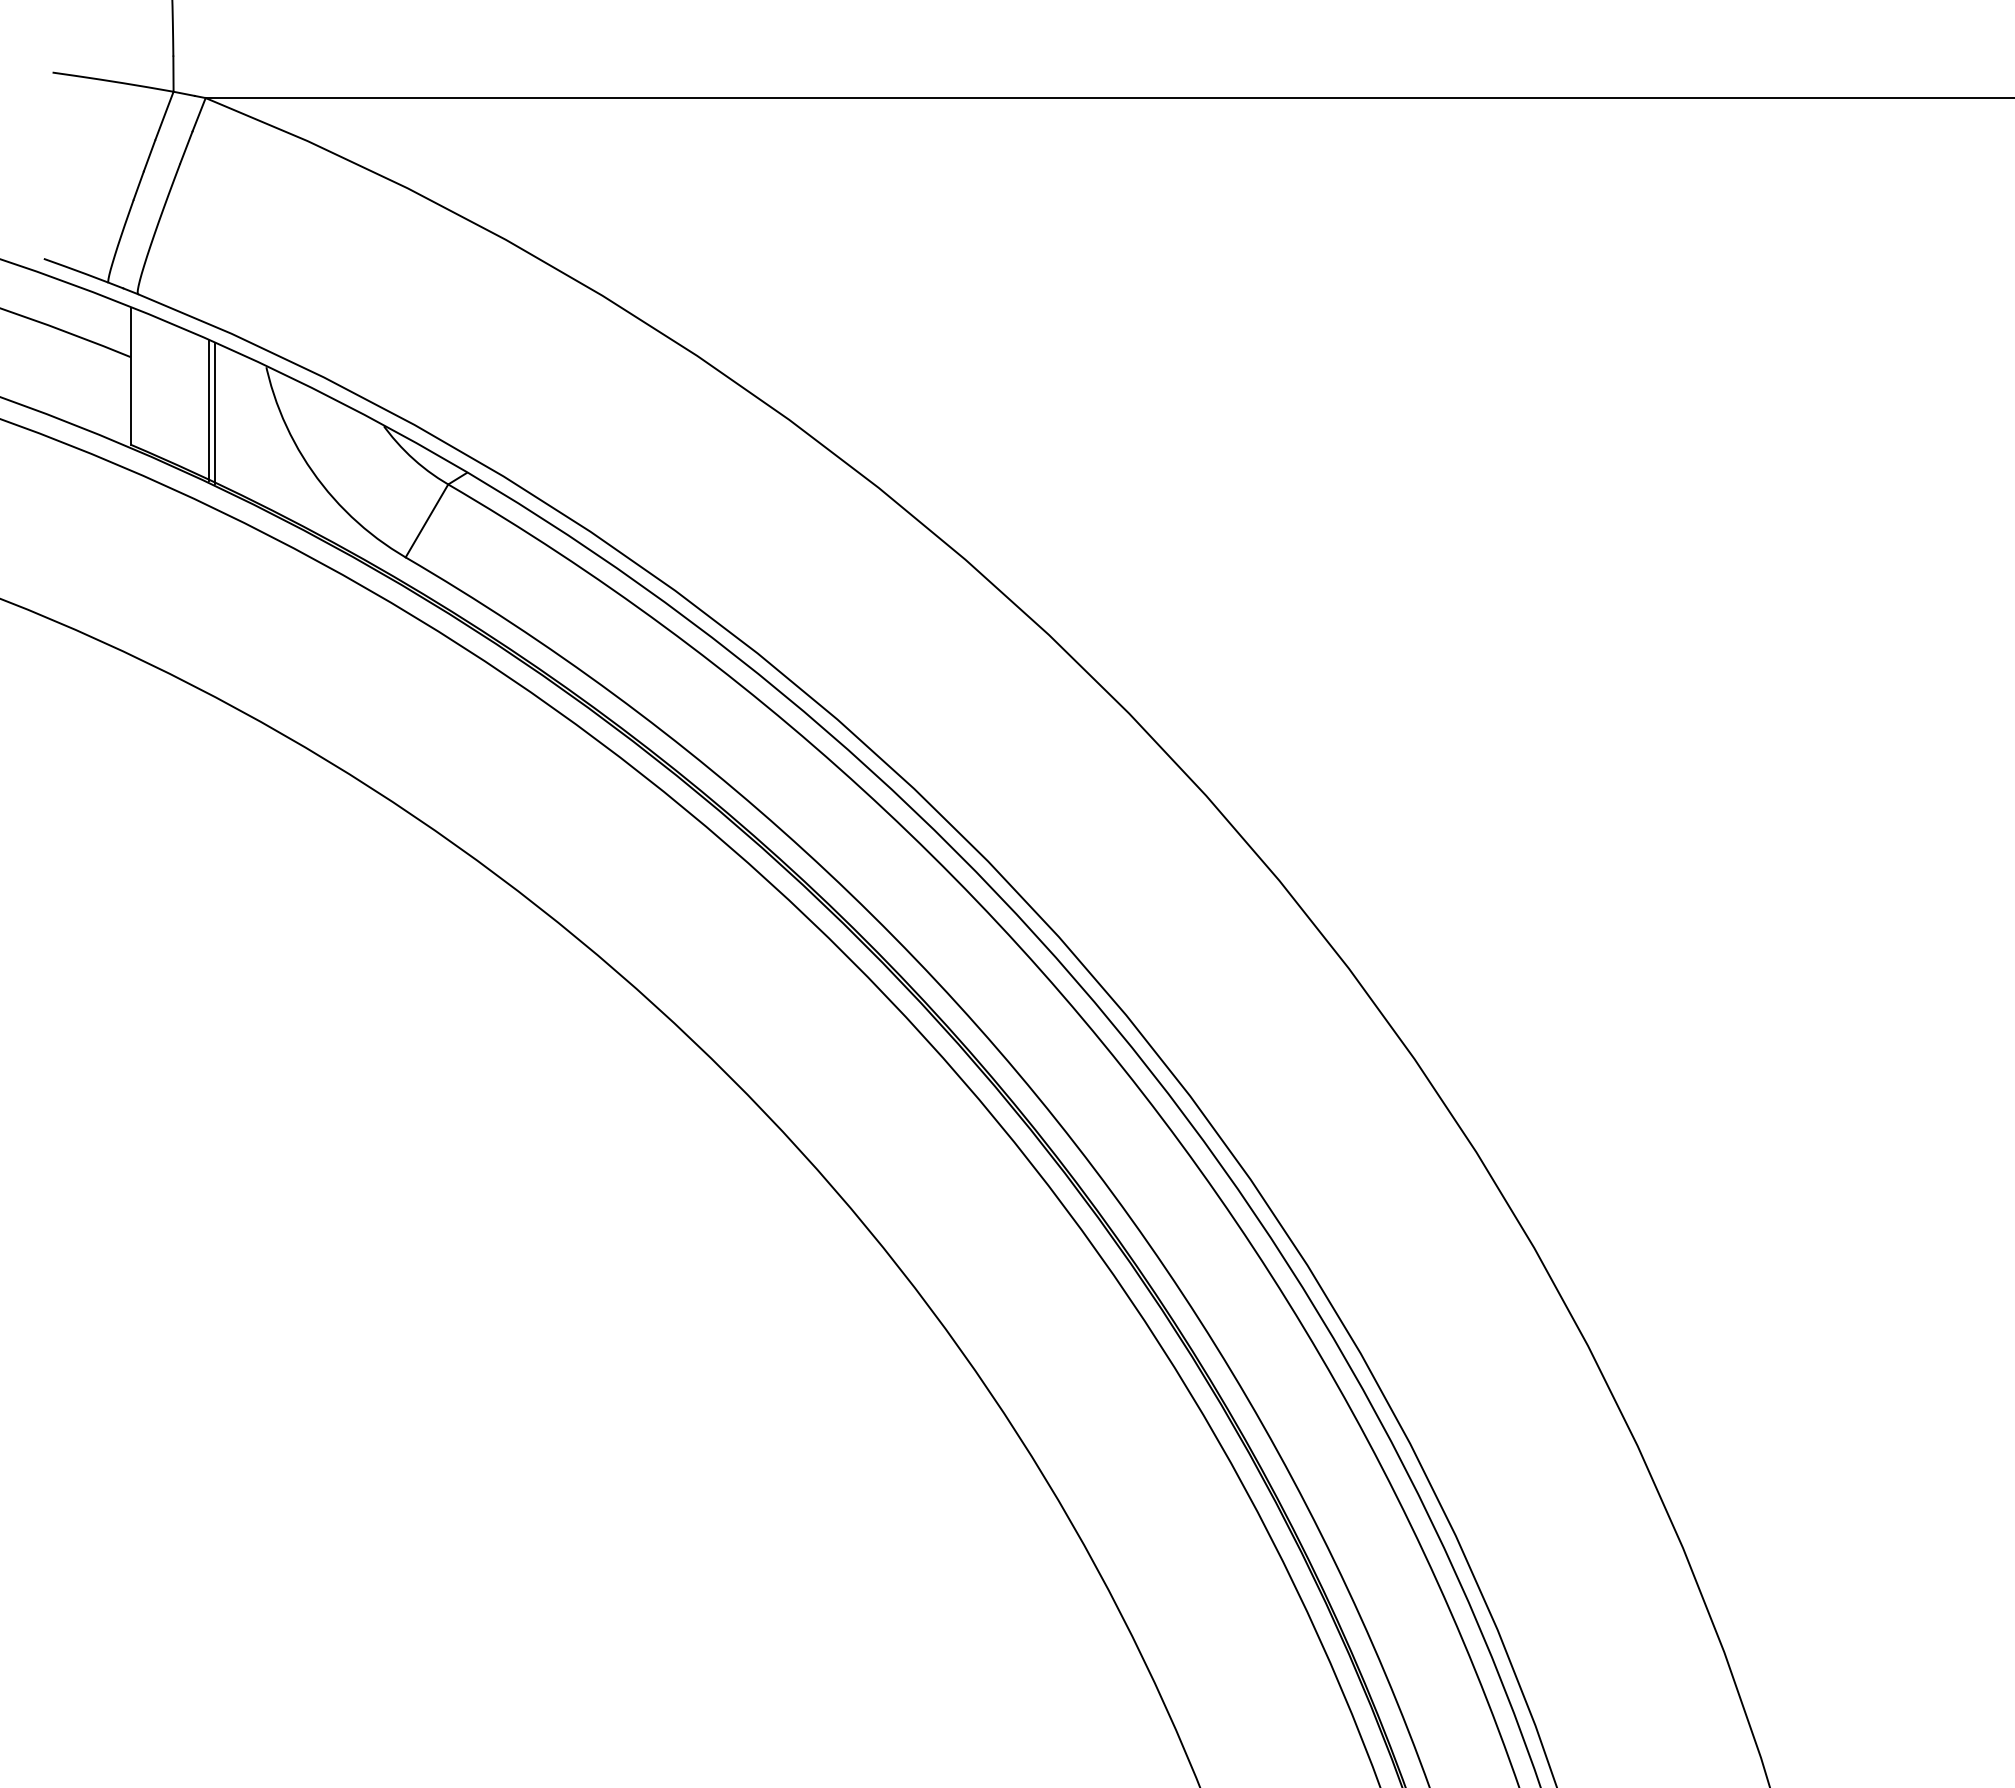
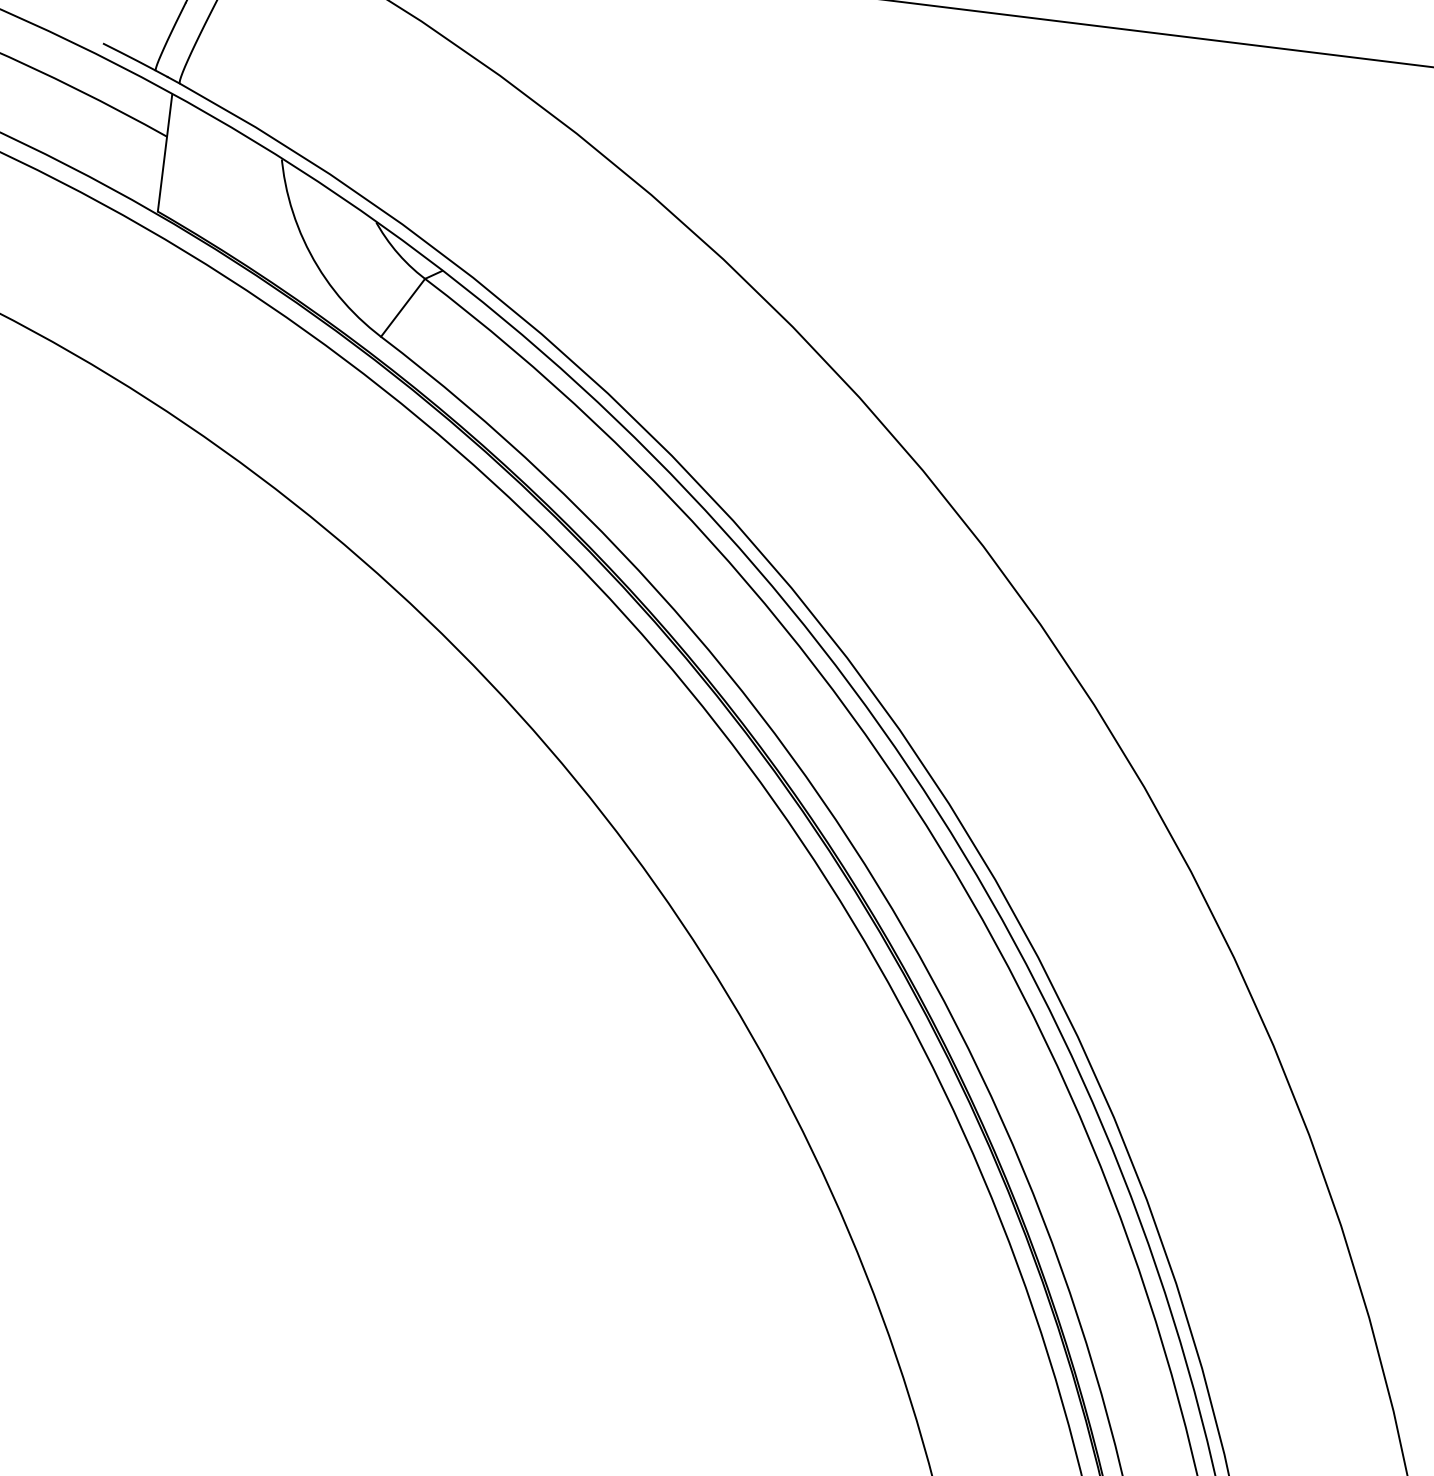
line: (208, 410) -> (227, 190), removed
line: (215, 413) -> (233, 193), removed

